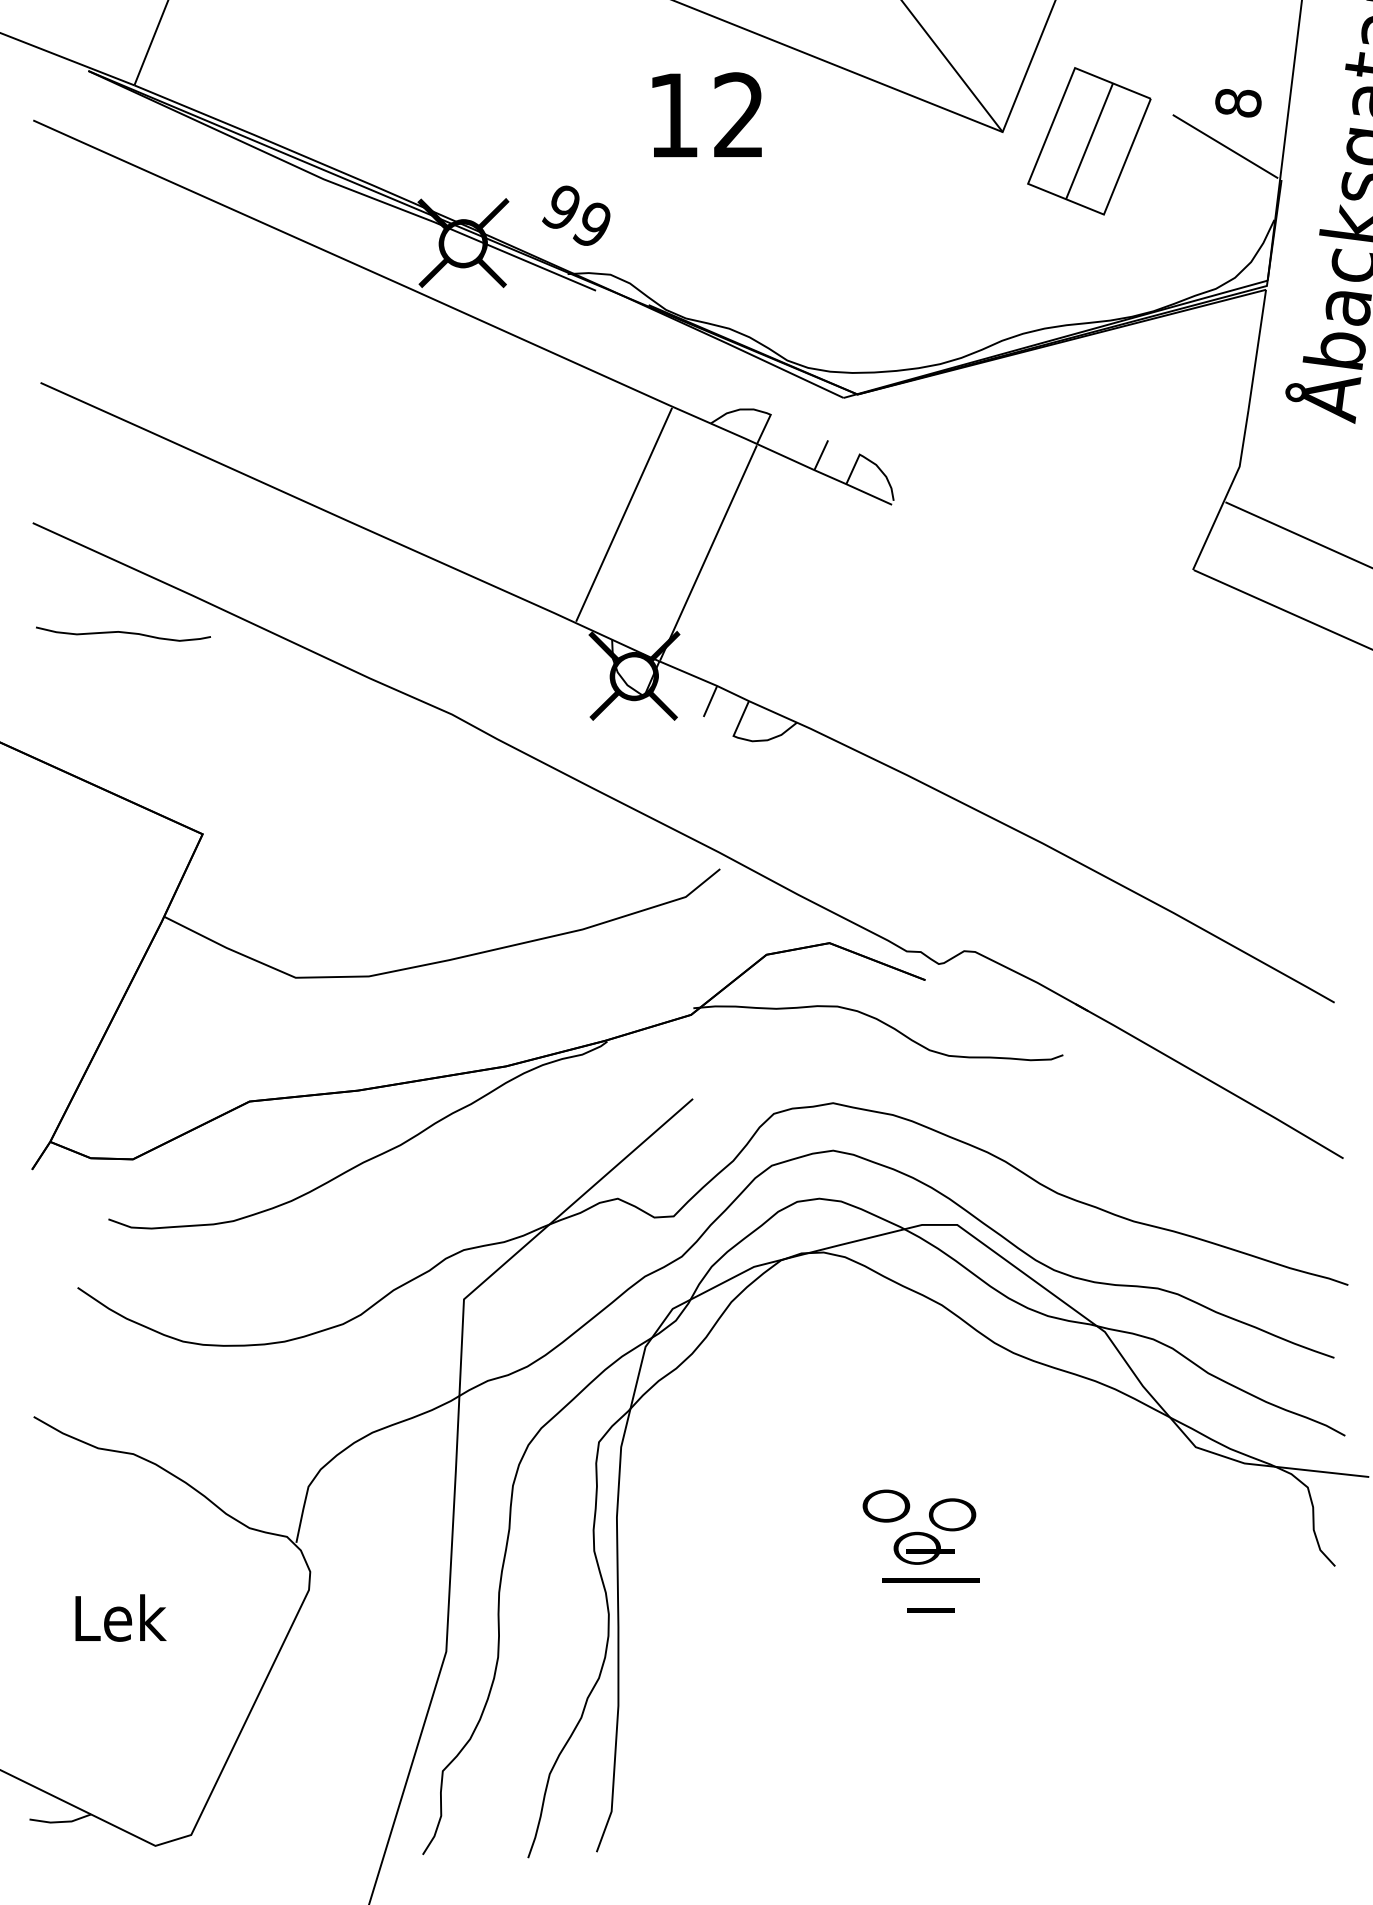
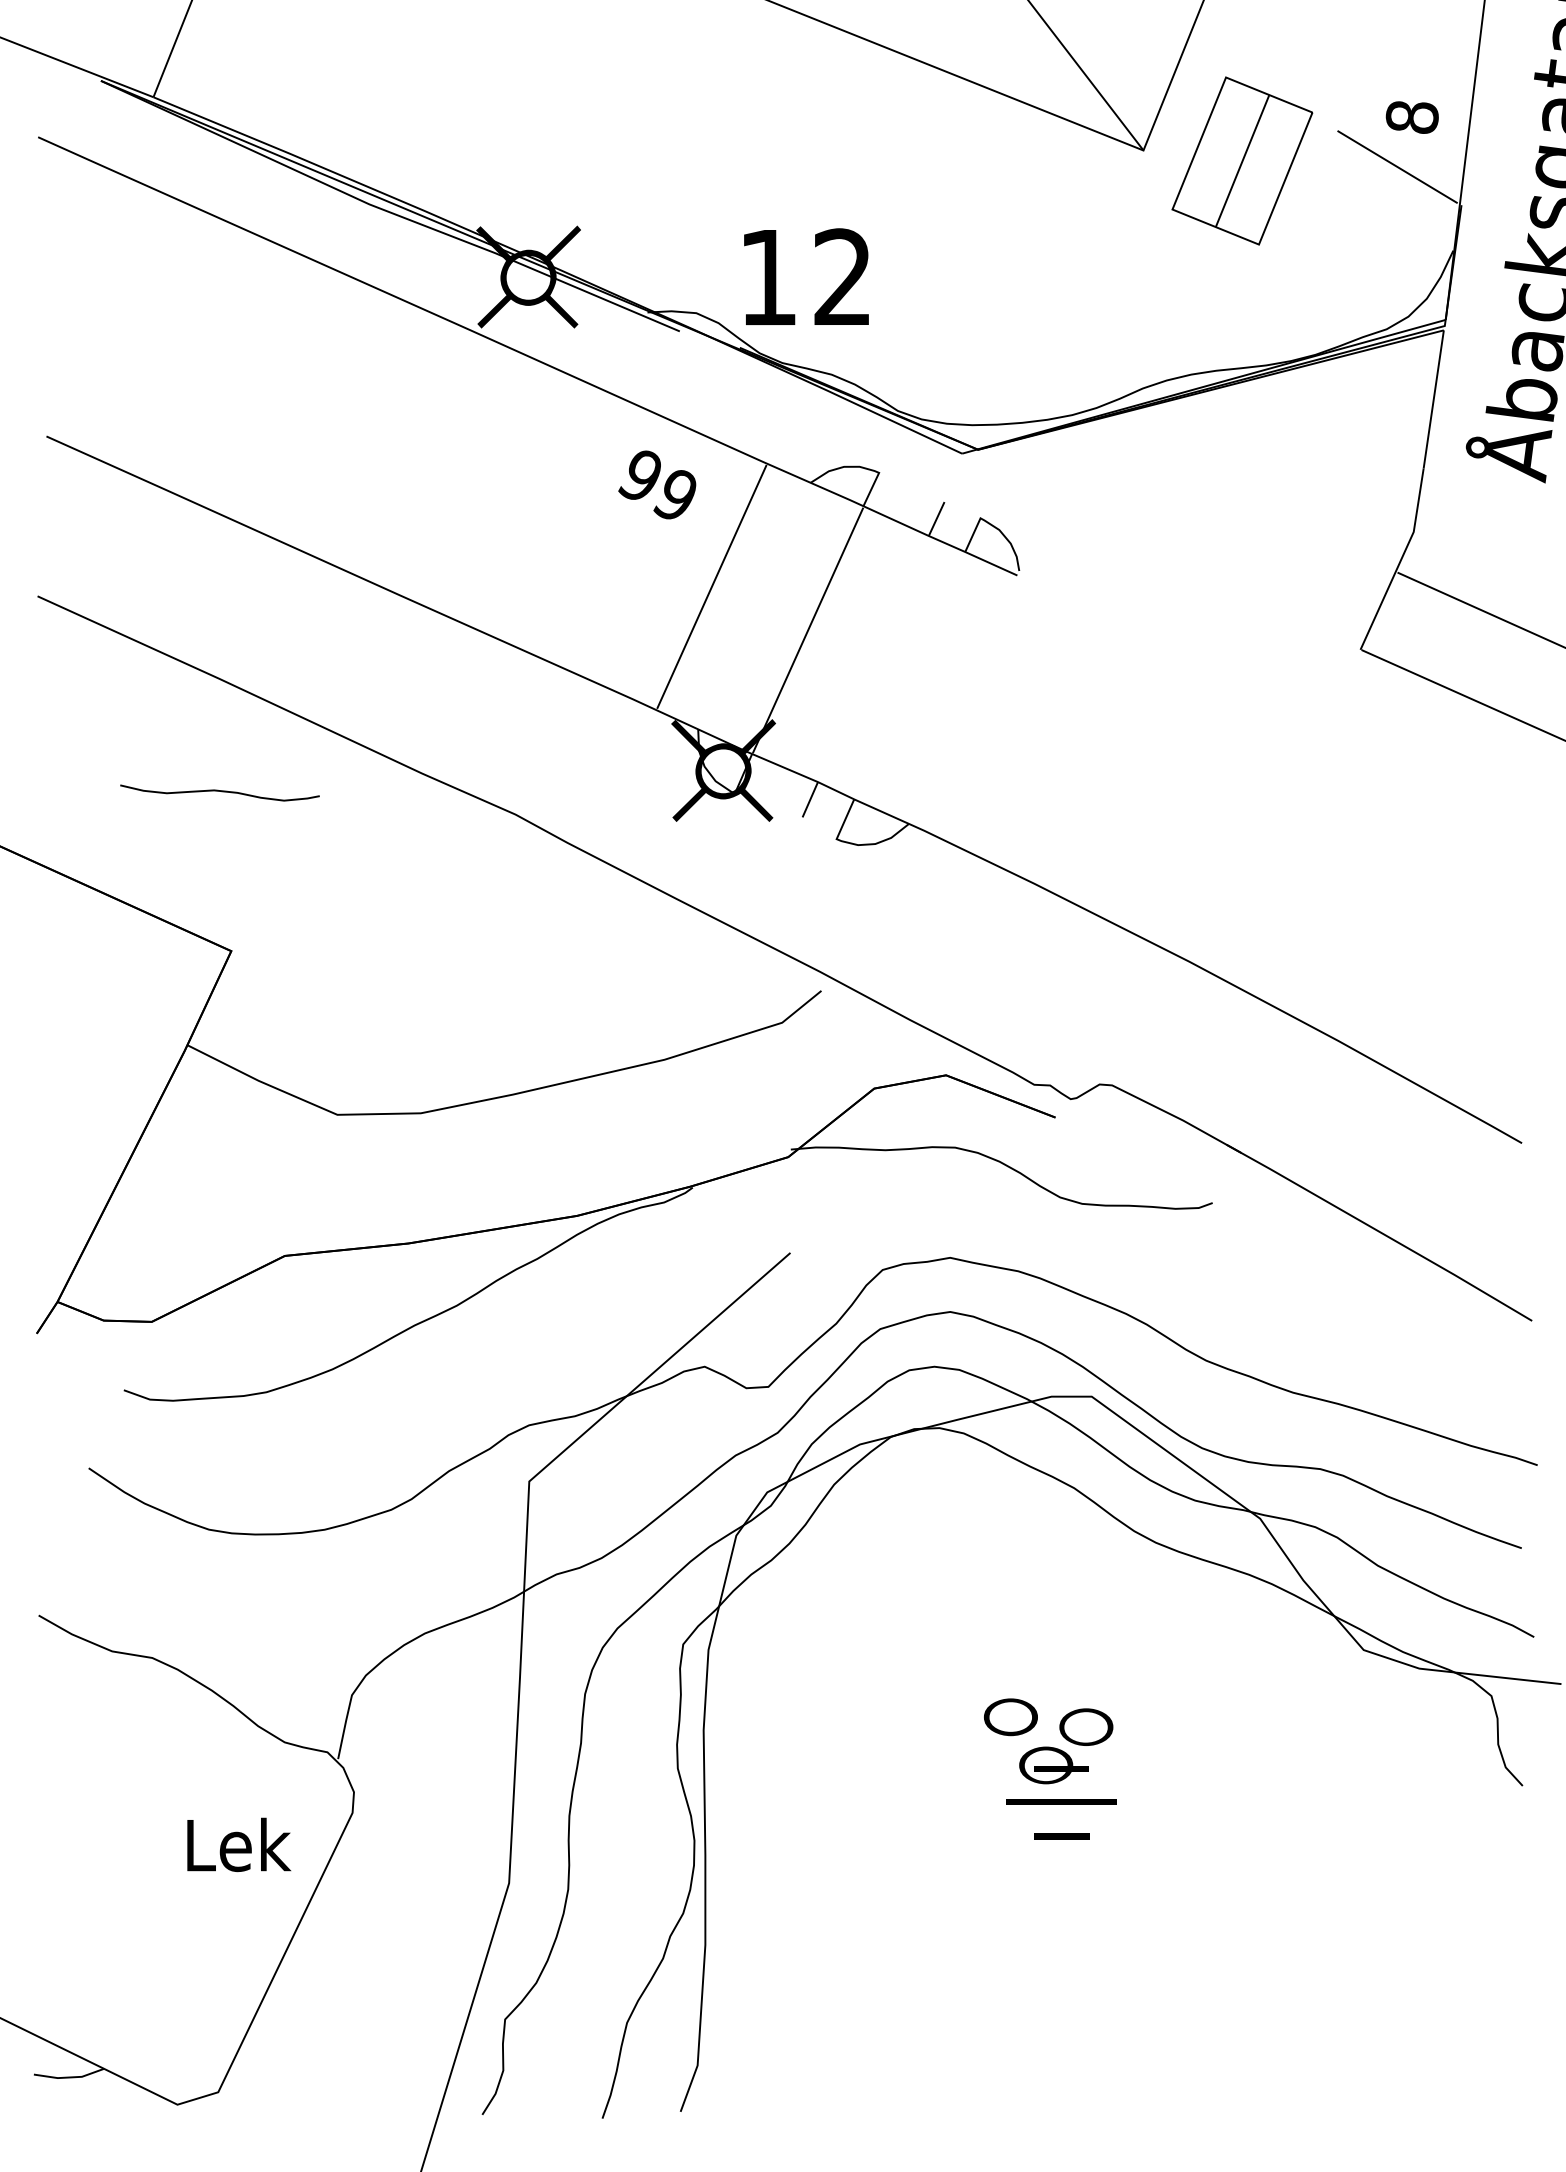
text: (707, 114) -> (806, 276), moved
text: (576, 215) -> (657, 484), moved
curve: (123, 632) -> (219, 791), moved
text: (121, 1617) -> (239, 1844), moved

